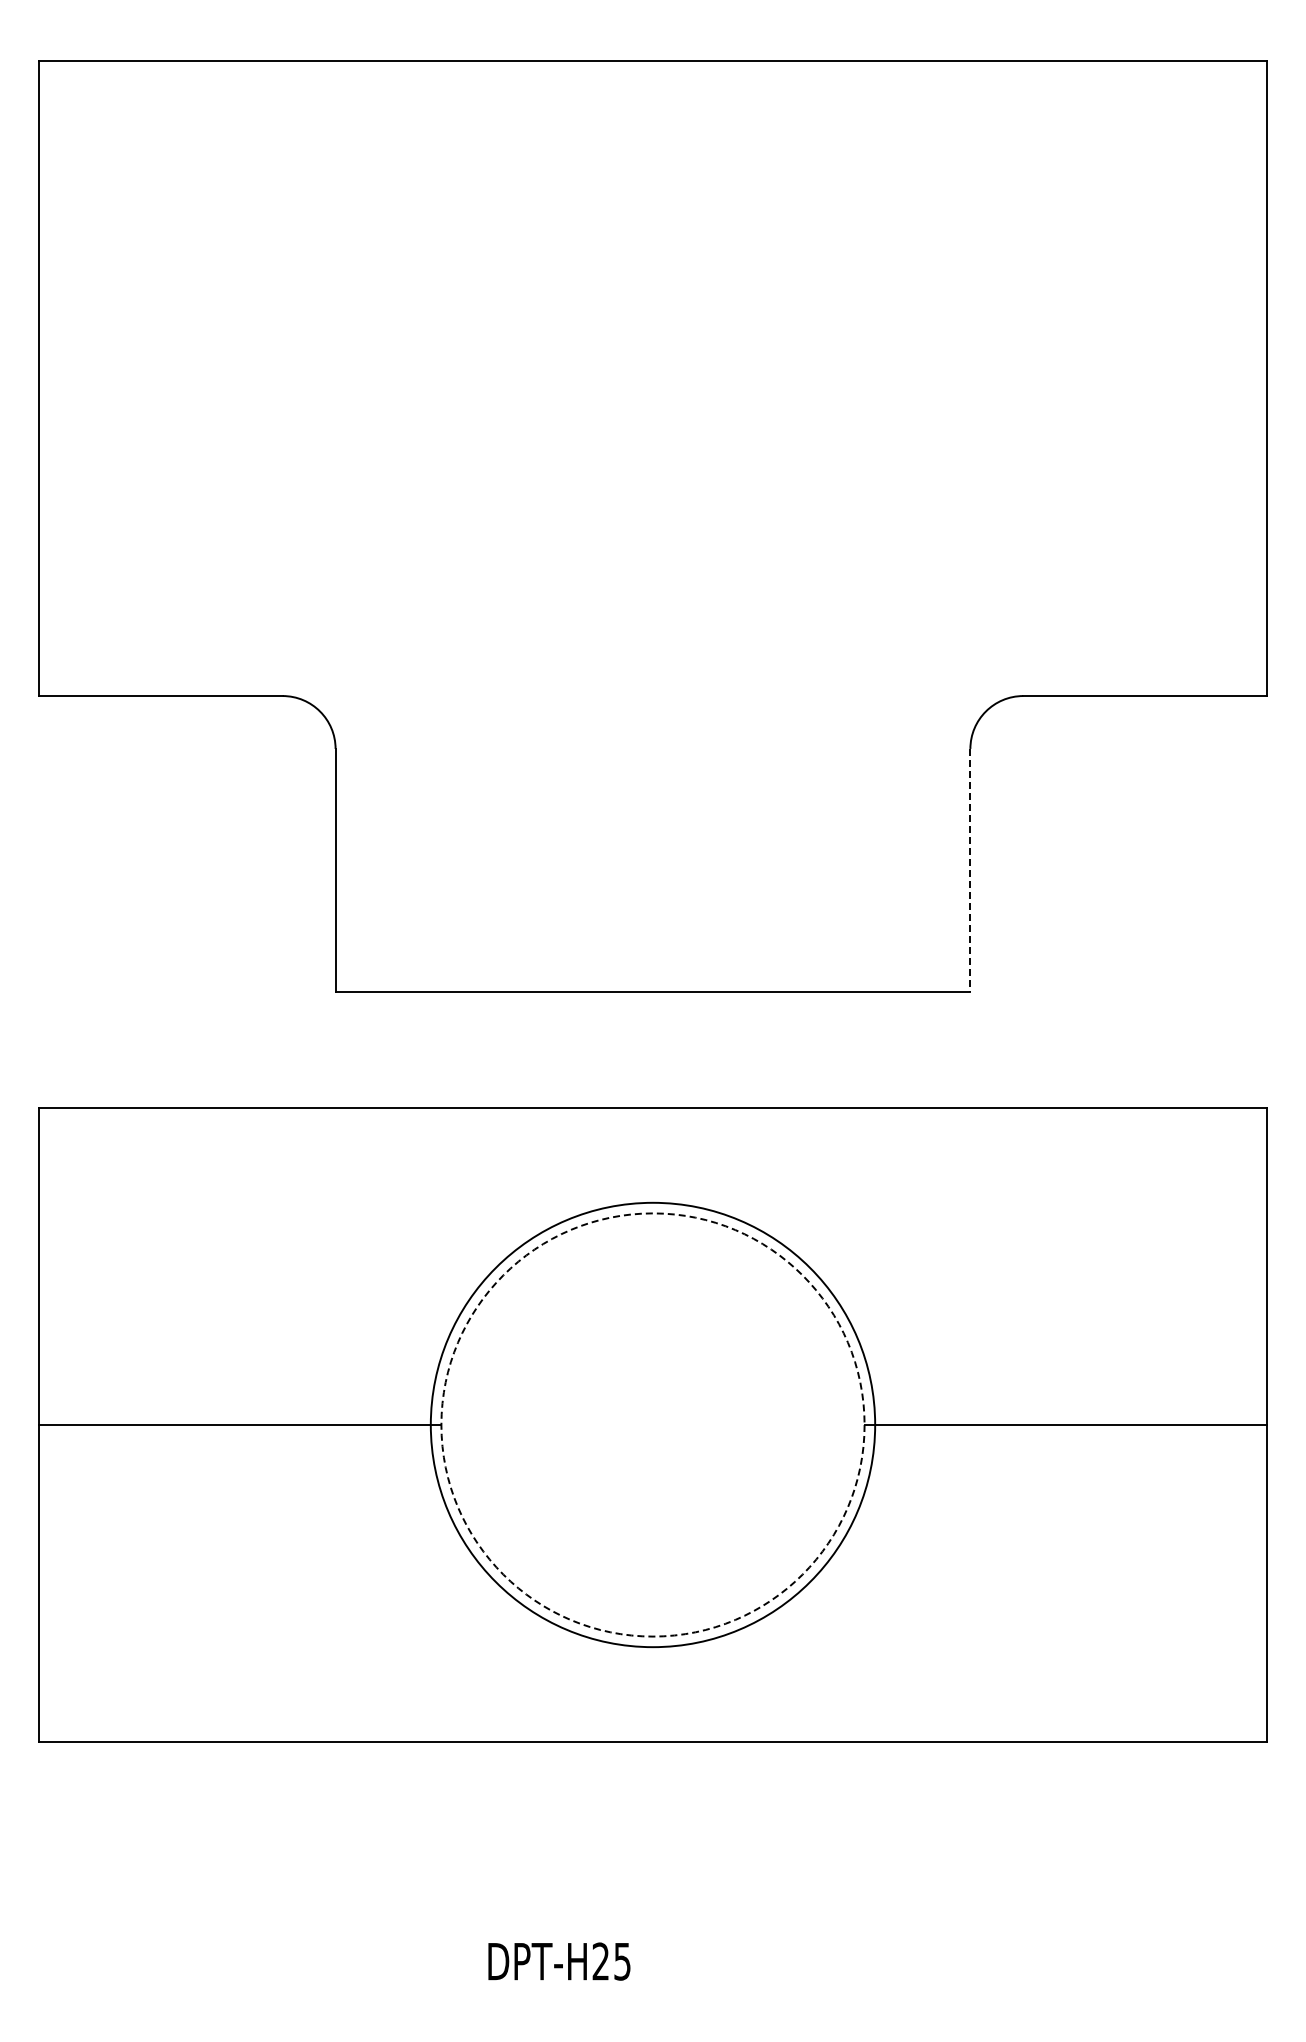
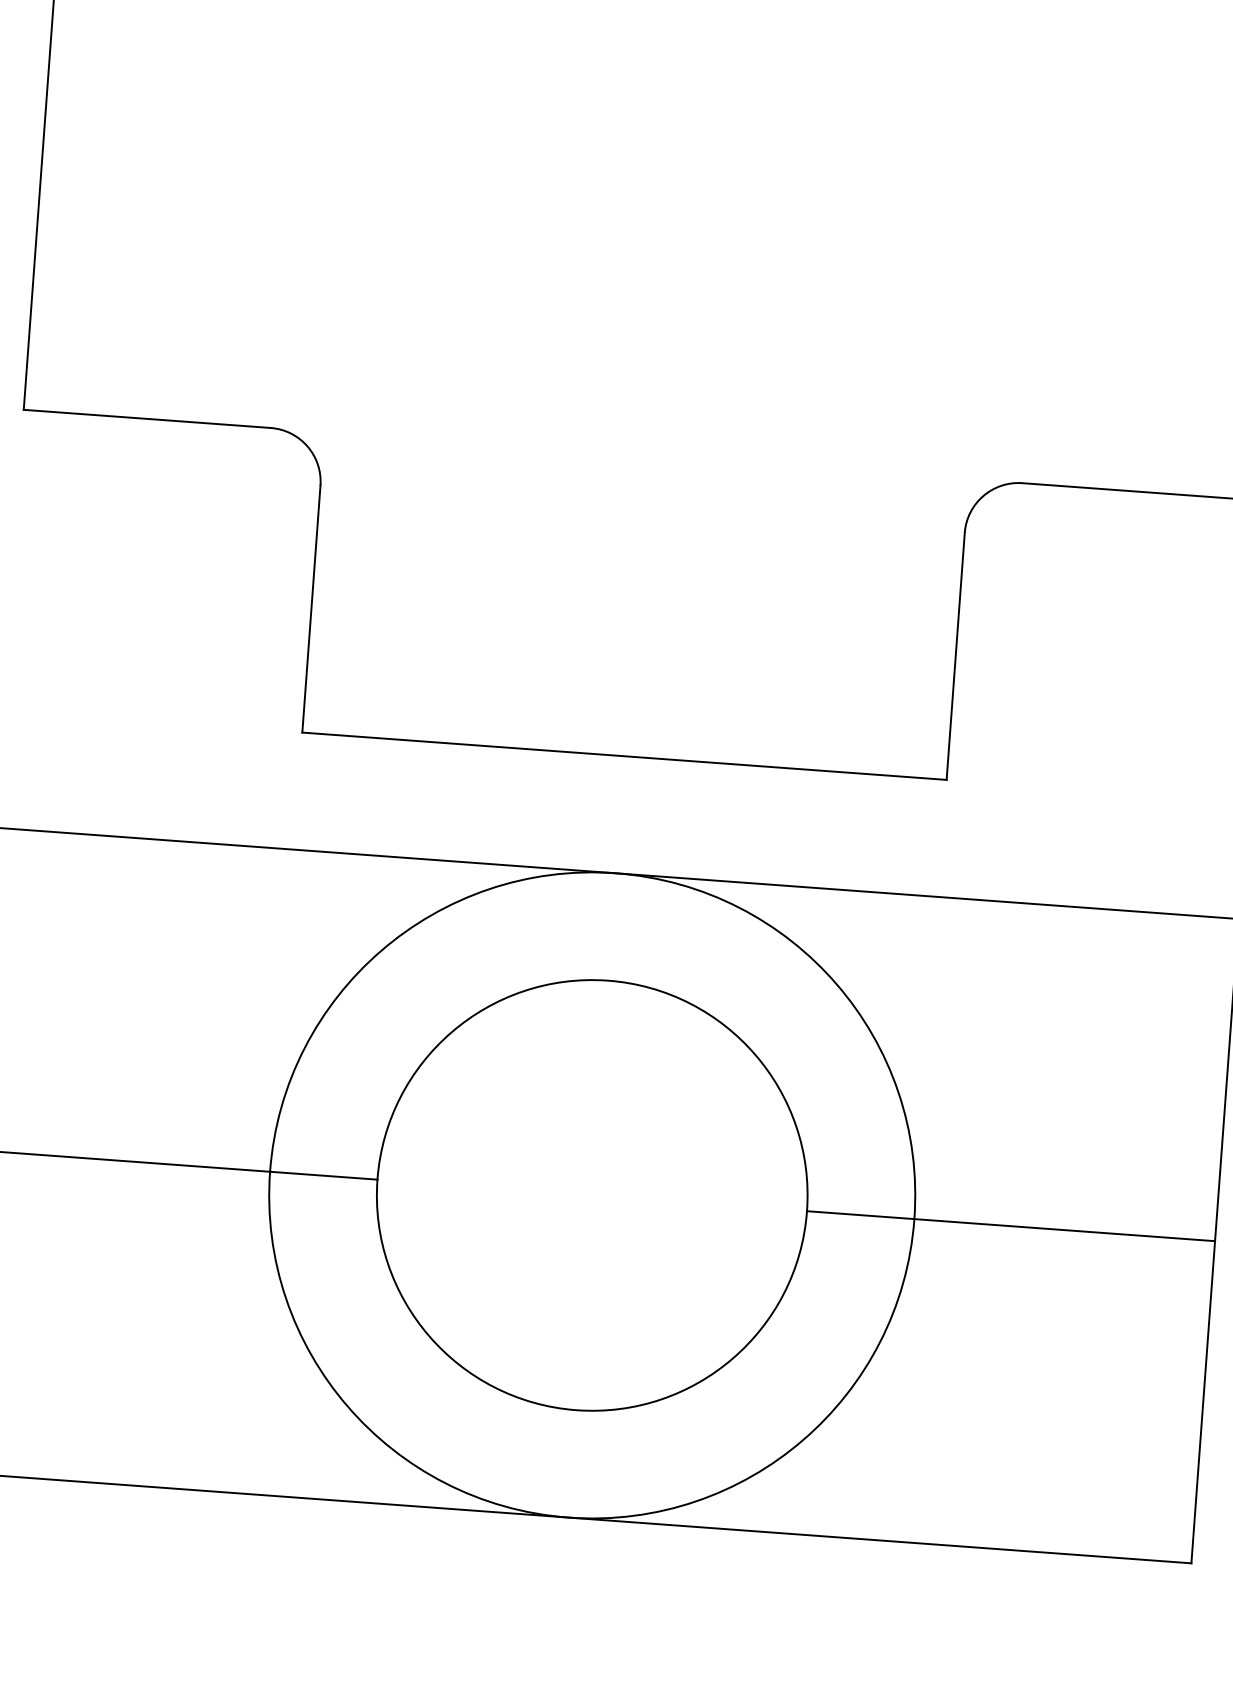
line: (970, 870) -> (955, 656), dashed -> solid
circle: (652, 1424) -> (591, 1194), dashed -> solid
circle: (652, 1424) -> (591, 1194), size x1.43

